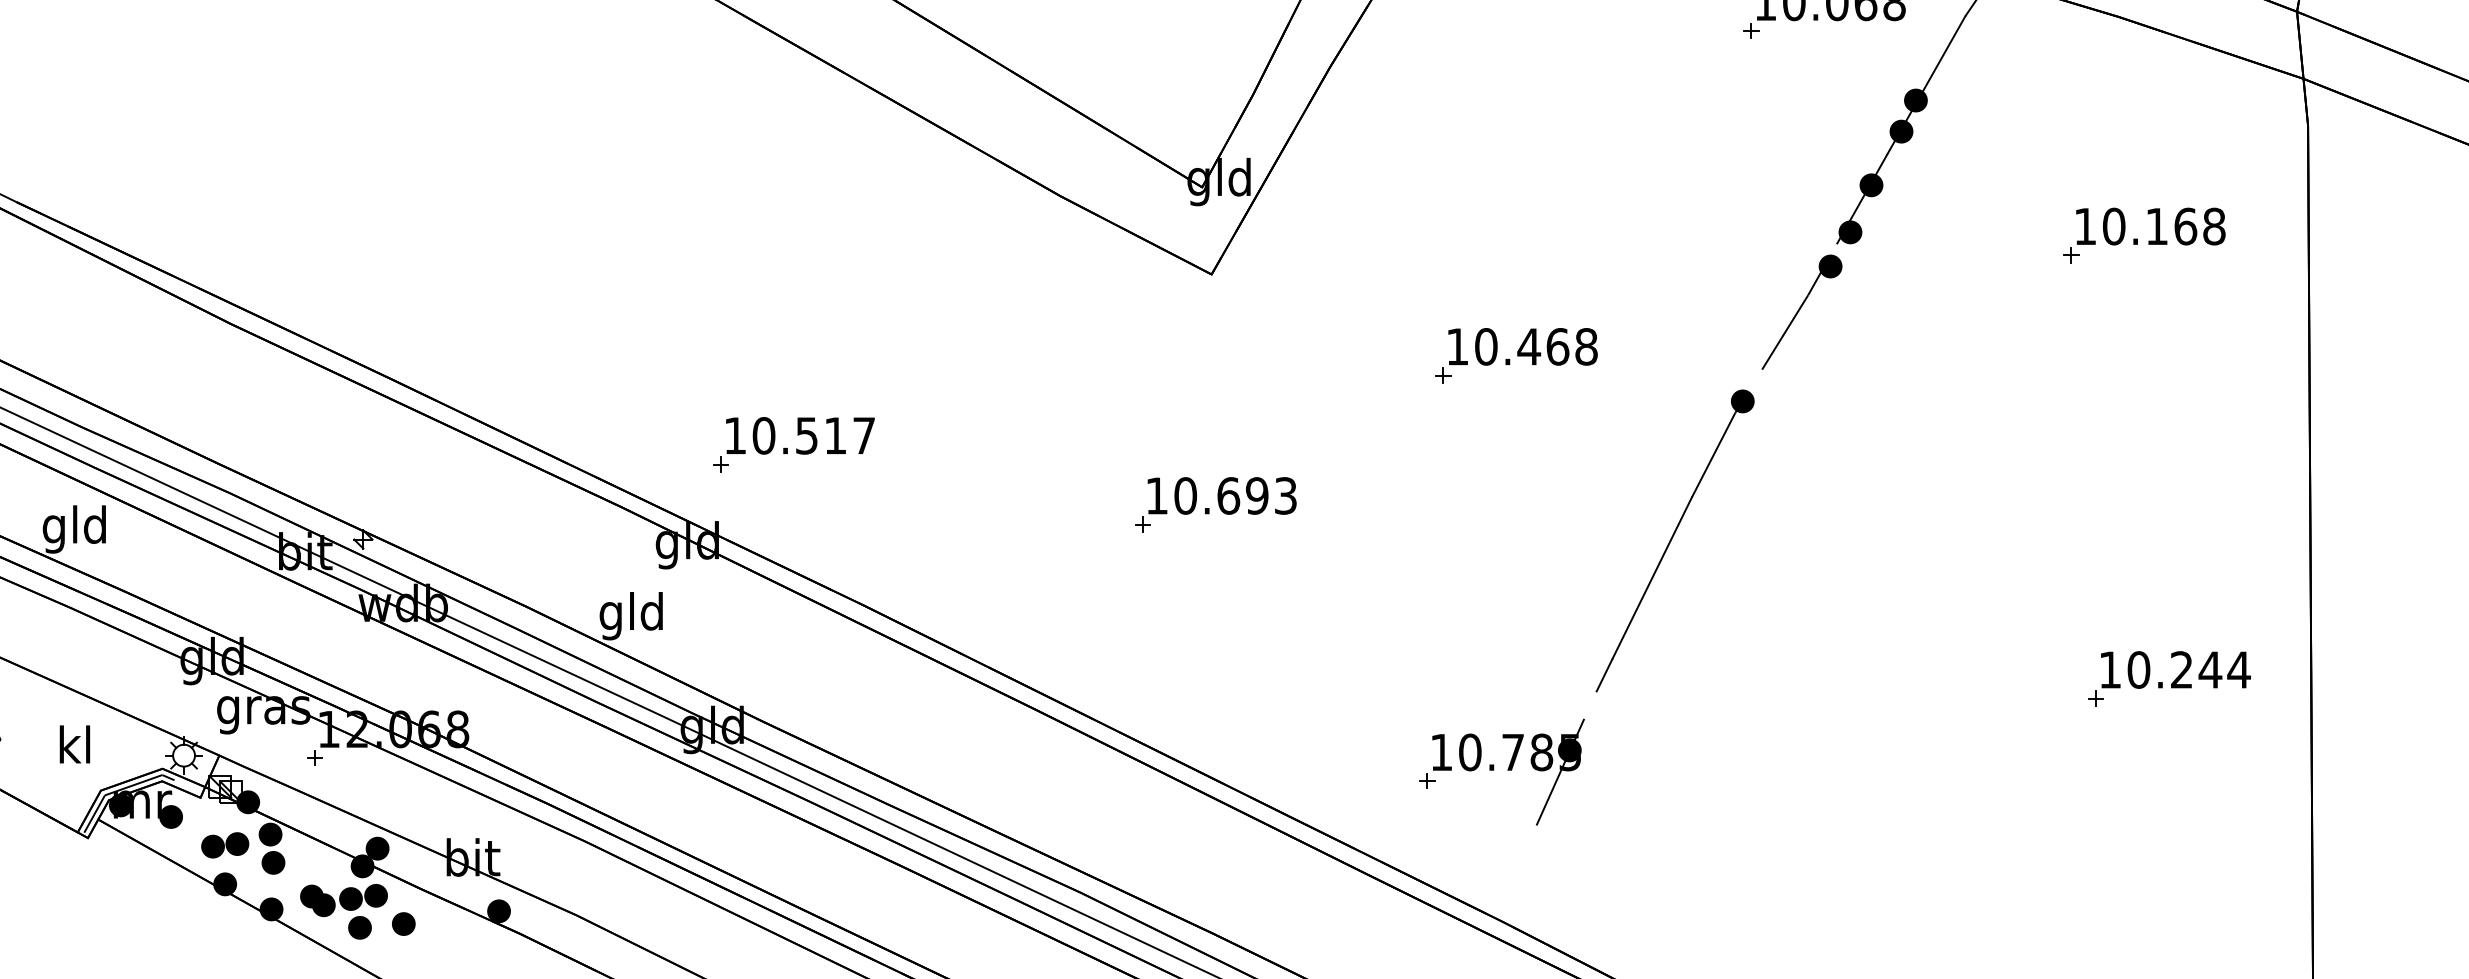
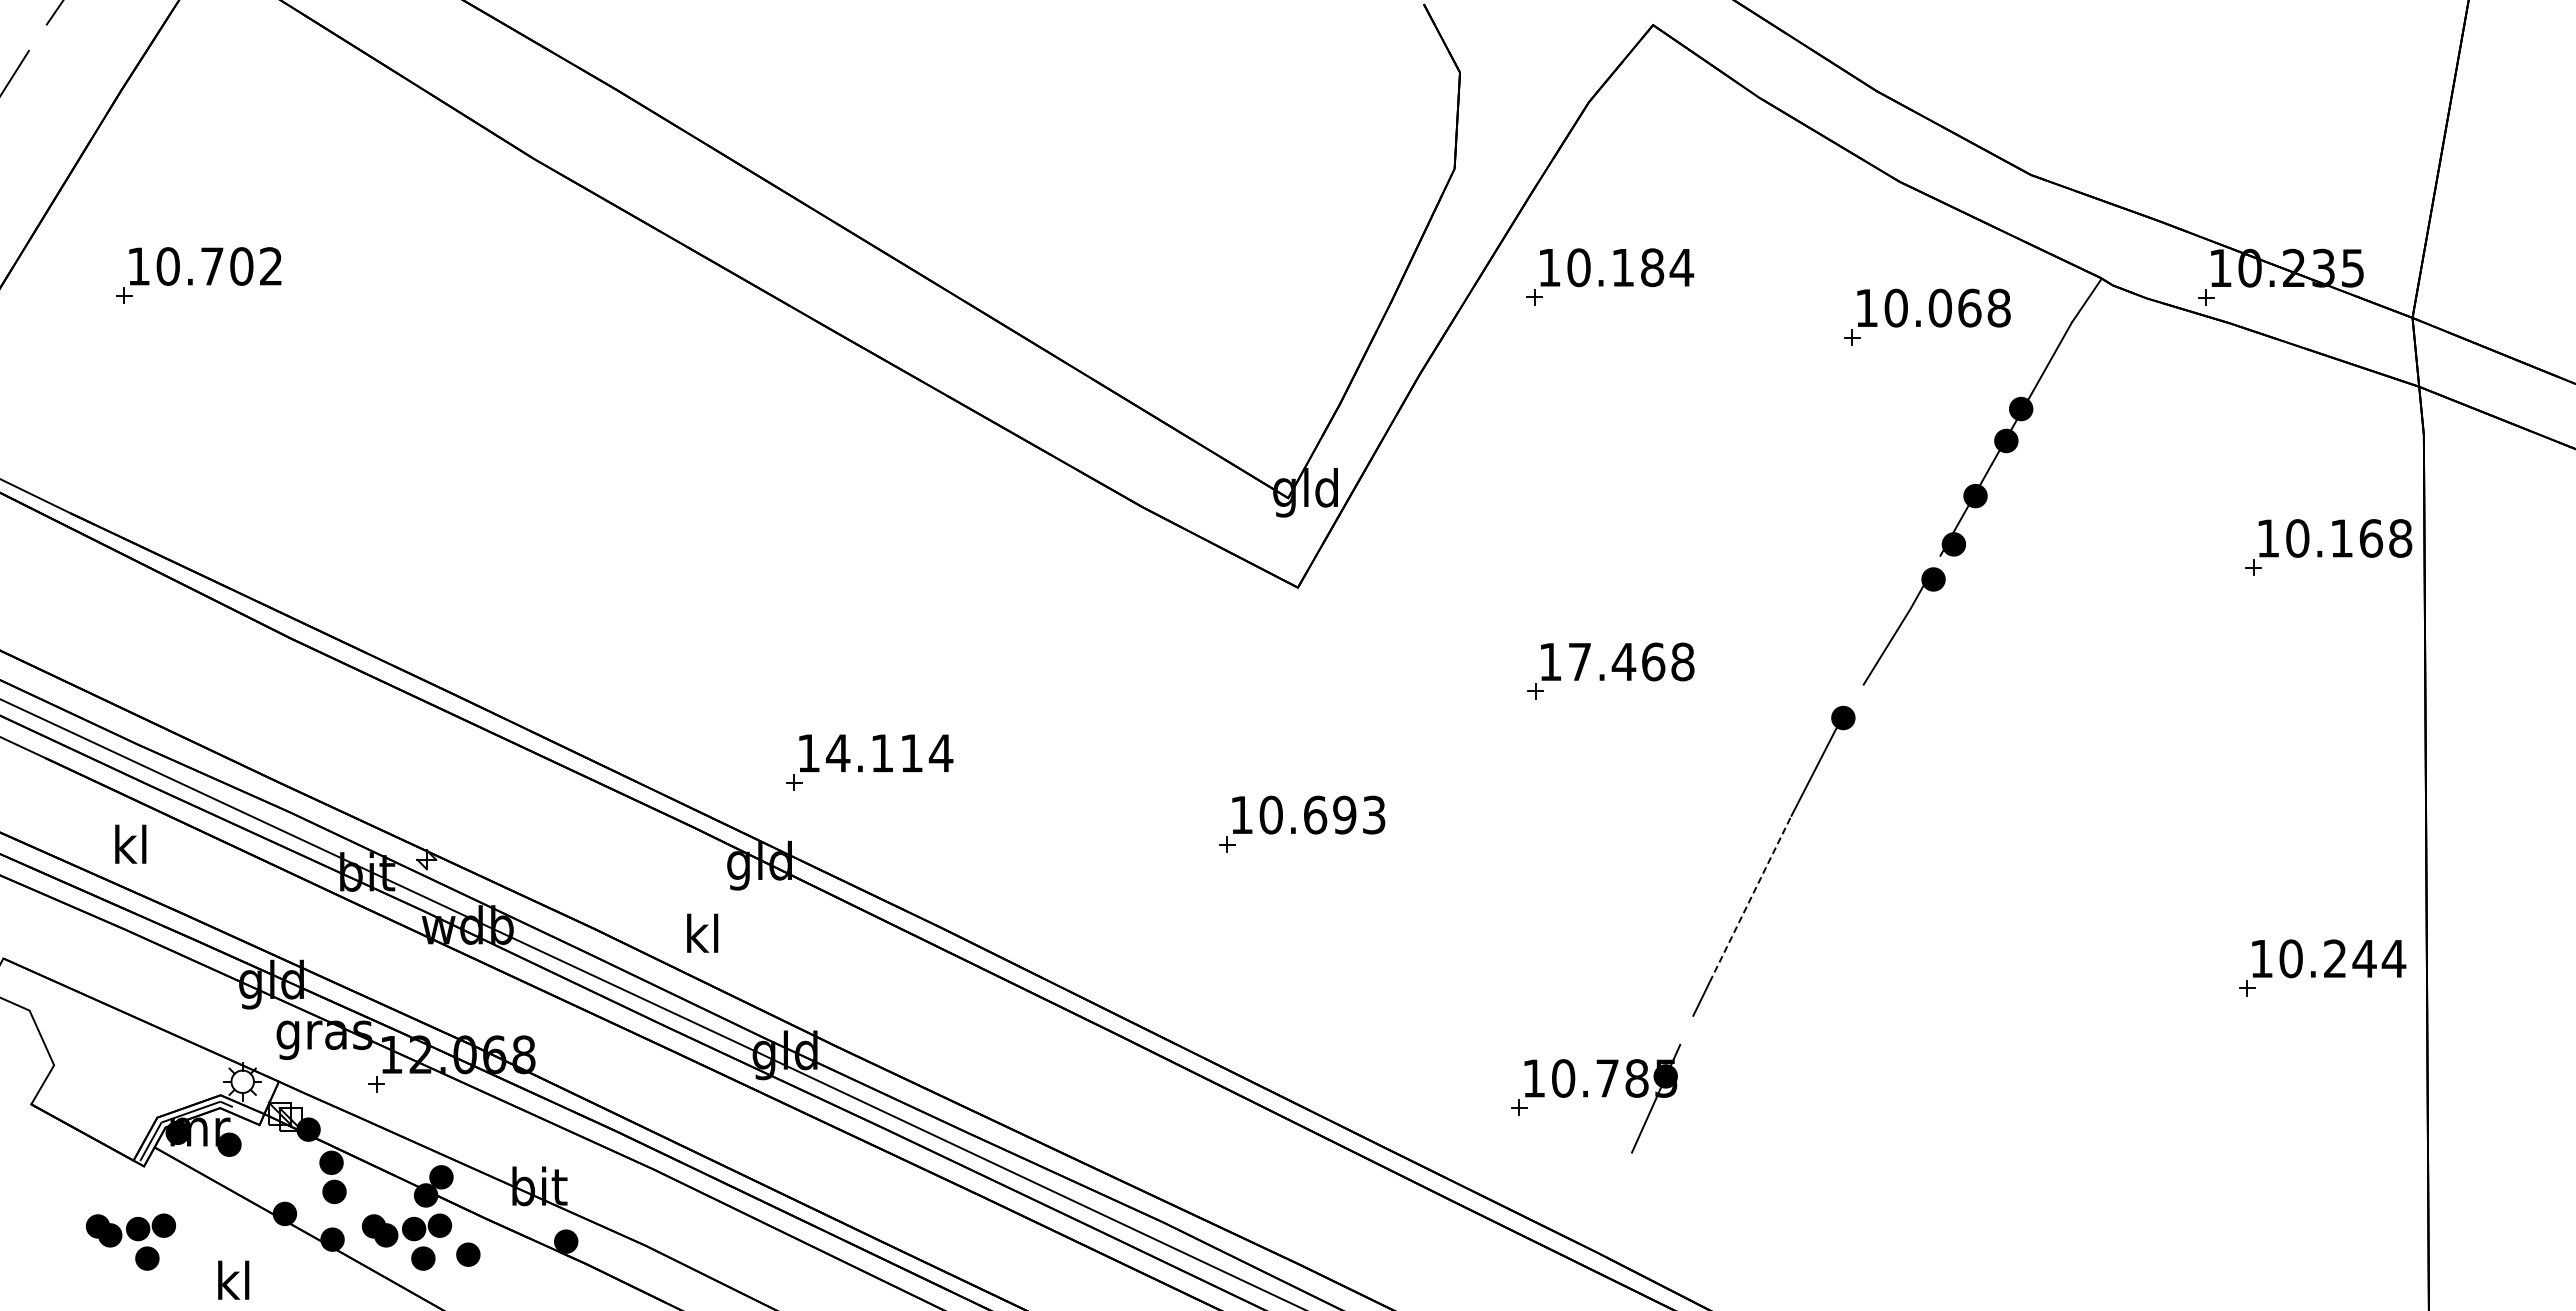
part: (2138, 239) -> (2322, 551), moved
text: (1485, 346) -> (1579, 661), 10.468 -> 17.468
text: (813, 435) -> (889, 753), 10.517 -> 14.114
text: (73, 529) -> (129, 849), gld -> kl
line: (1652, 578) -> (1750, 899), solid -> dashed
text: (630, 616) -> (701, 938), gld -> kl
part: (2169, 678) -> (2322, 967), moved
text: (74, 743) -> (233, 1279), moved
part: (224, 844) -> (284, 1173), removed
part: (74, 911) -> (130, 1241), added

